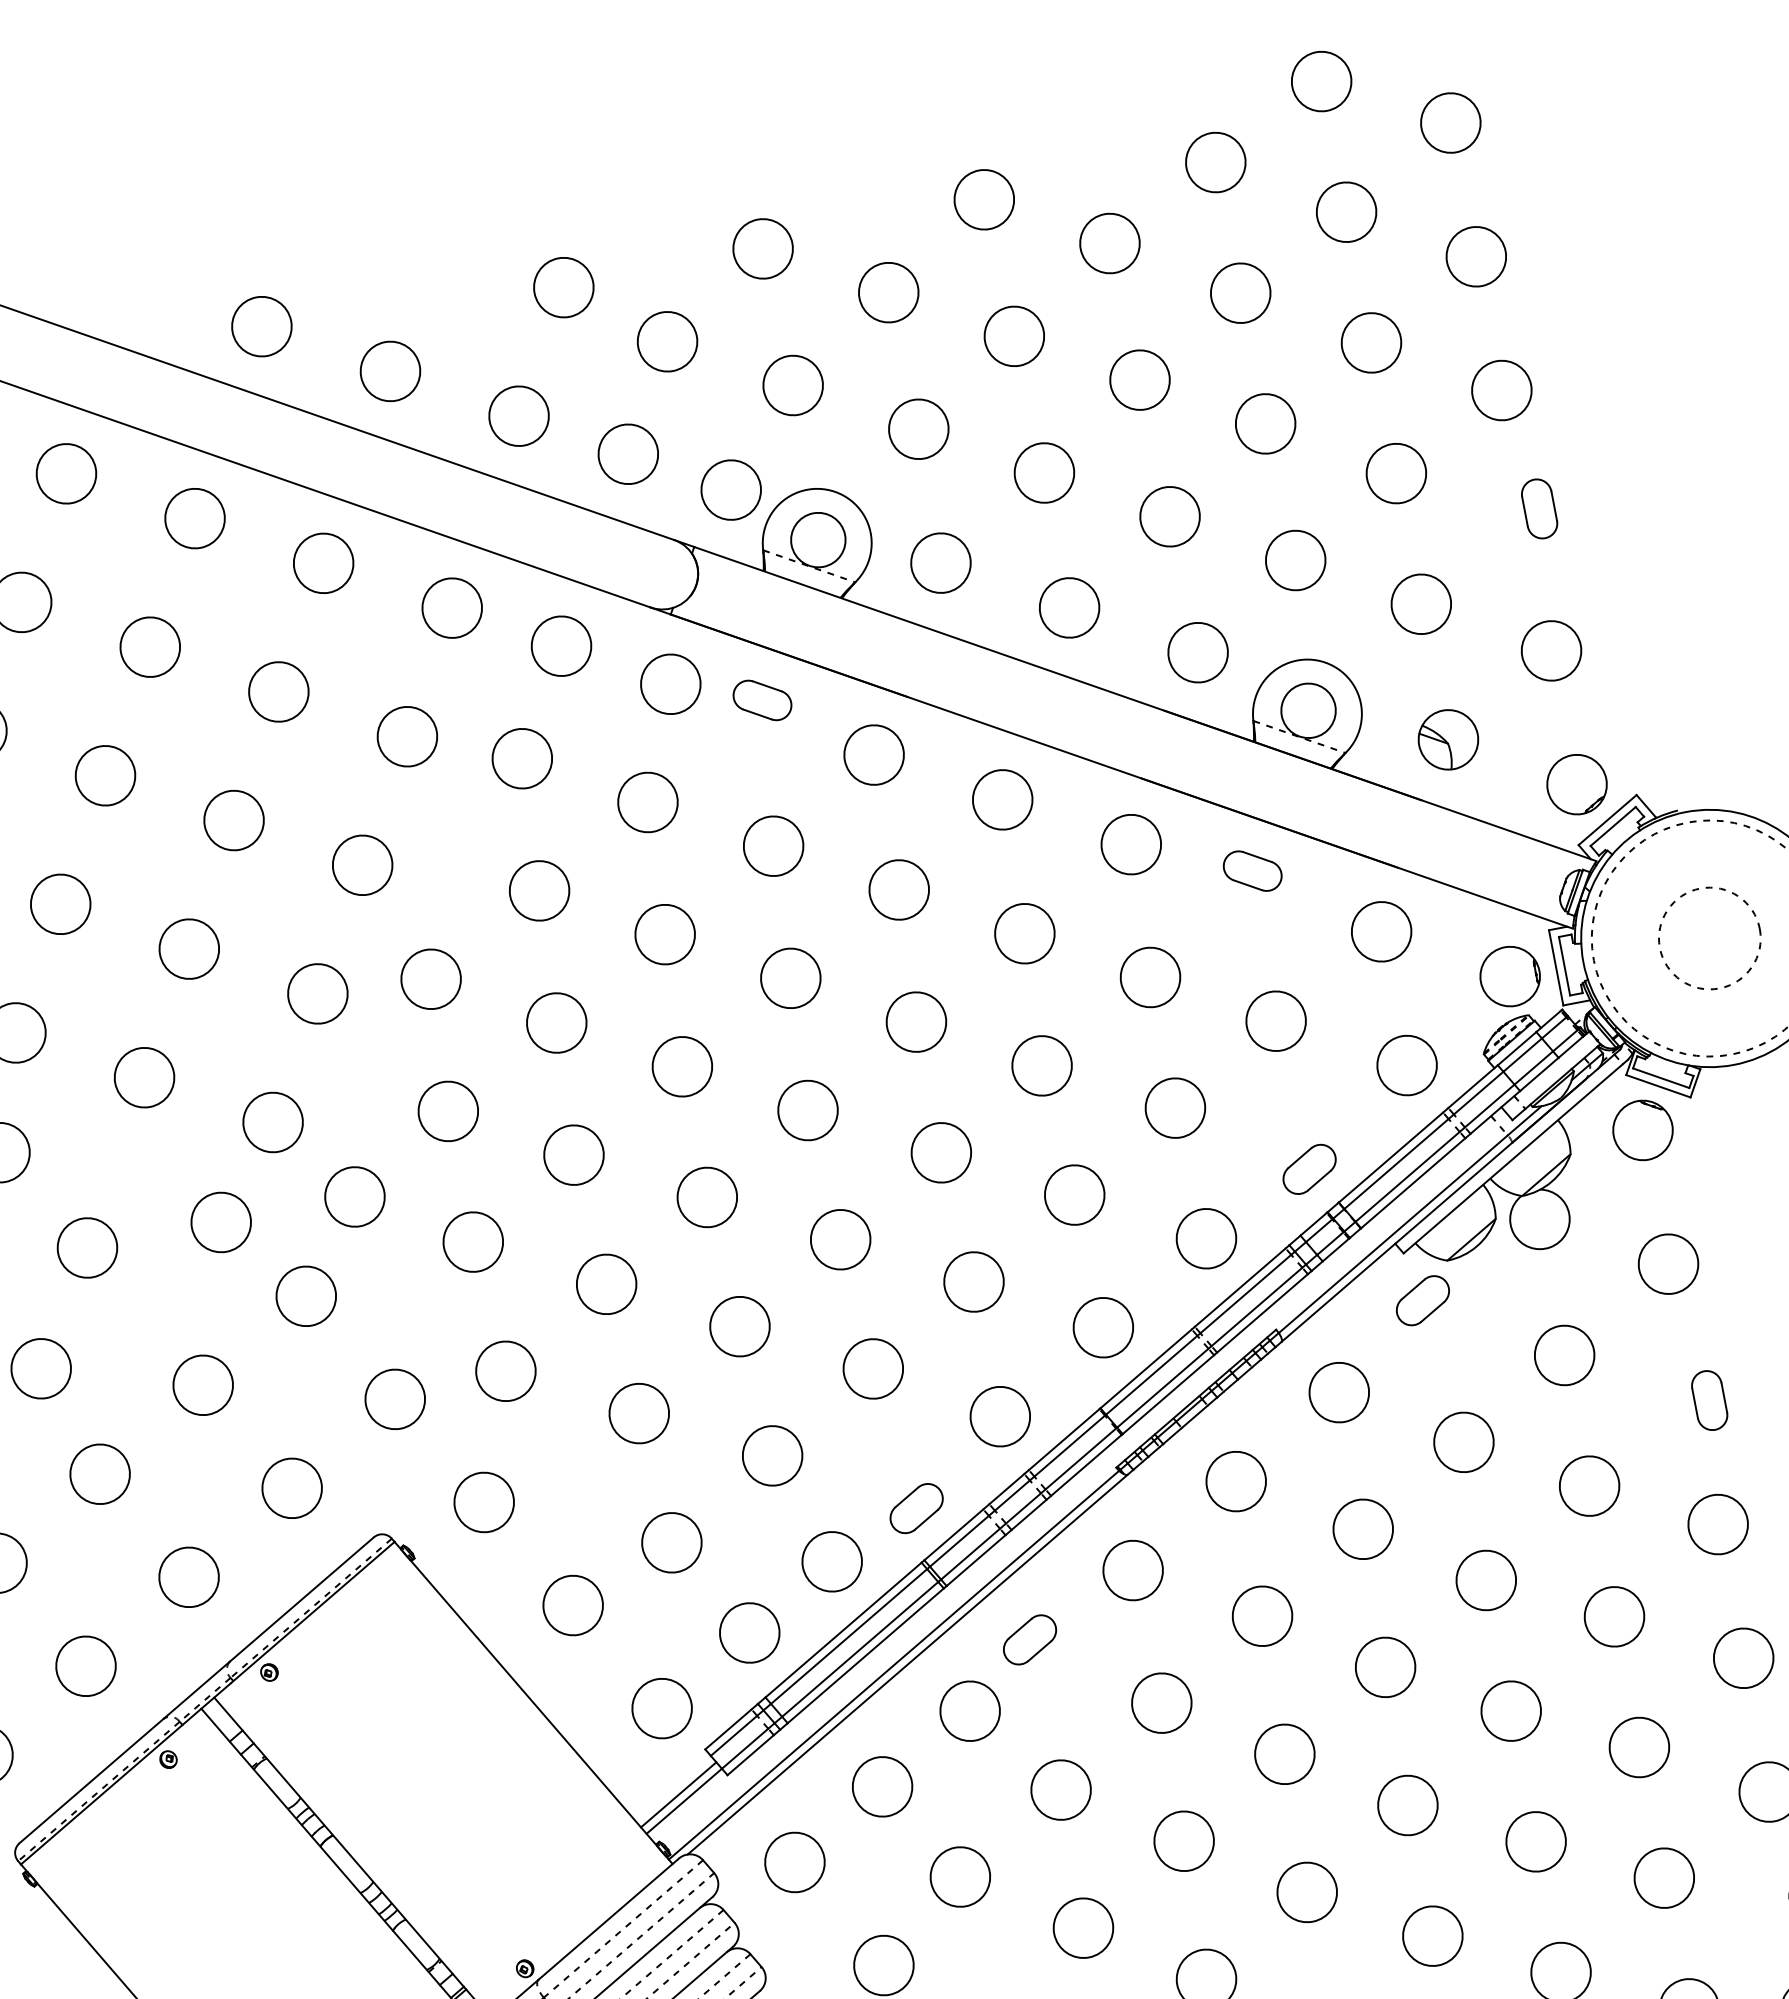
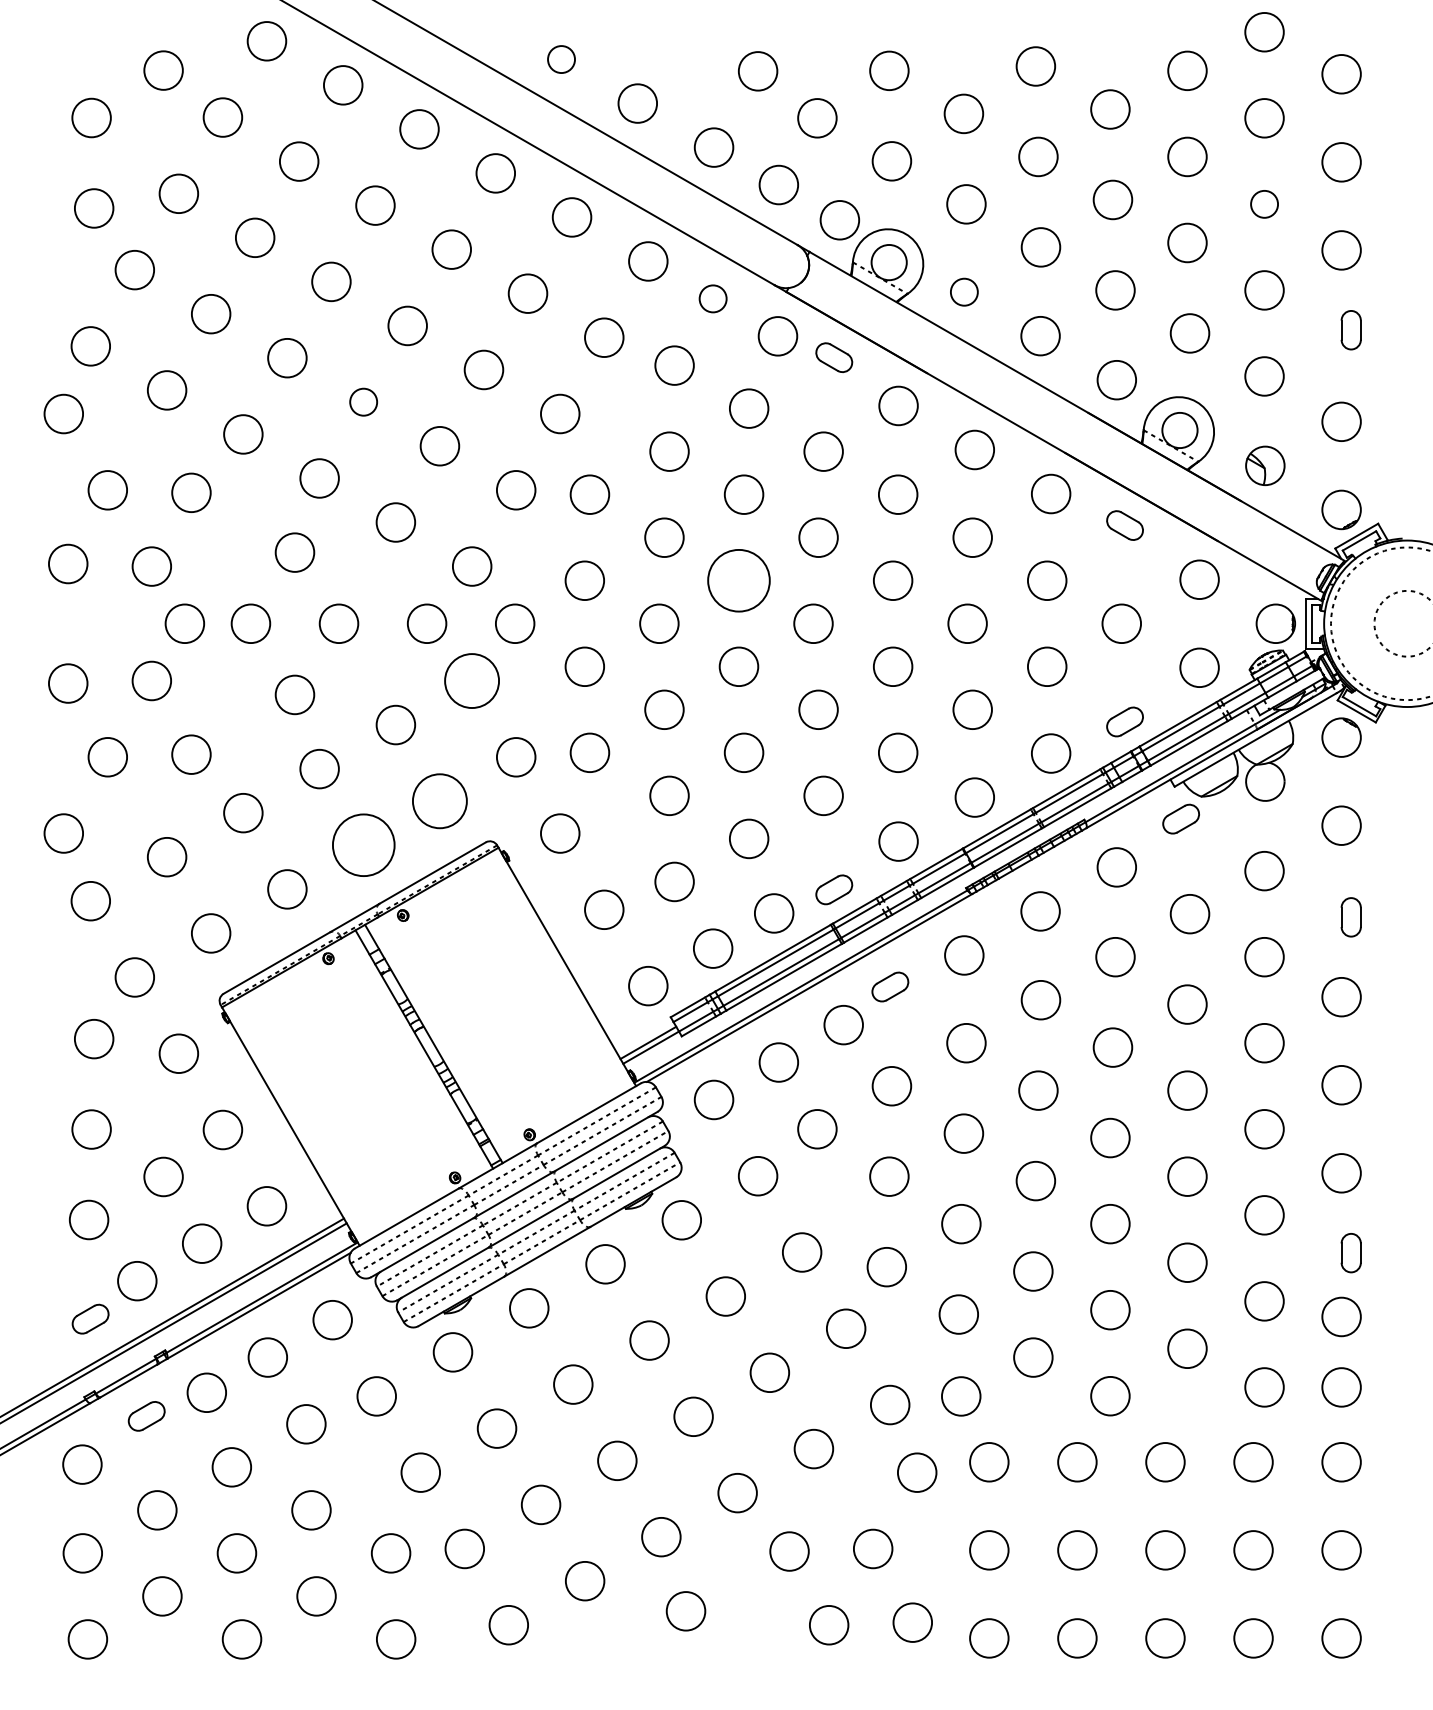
circle: (261, 326) -> (561, 59), size x0.7
circle: (1371, 343) -> (1264, 204), size x0.7
circle: (941, 563) -> (964, 292), size x0.7
circle: (560, 645) -> (712, 298), size x0.7
circle: (60, 903) -> (363, 401), size x0.7
circle: (681, 1066) -> (738, 580), size x1.6
circle: (306, 1295) -> (472, 680), size x1.4
circle: (291, 1488) -> (439, 801), size x1.4
circle: (188, 1577) -> (363, 845), size x1.6

